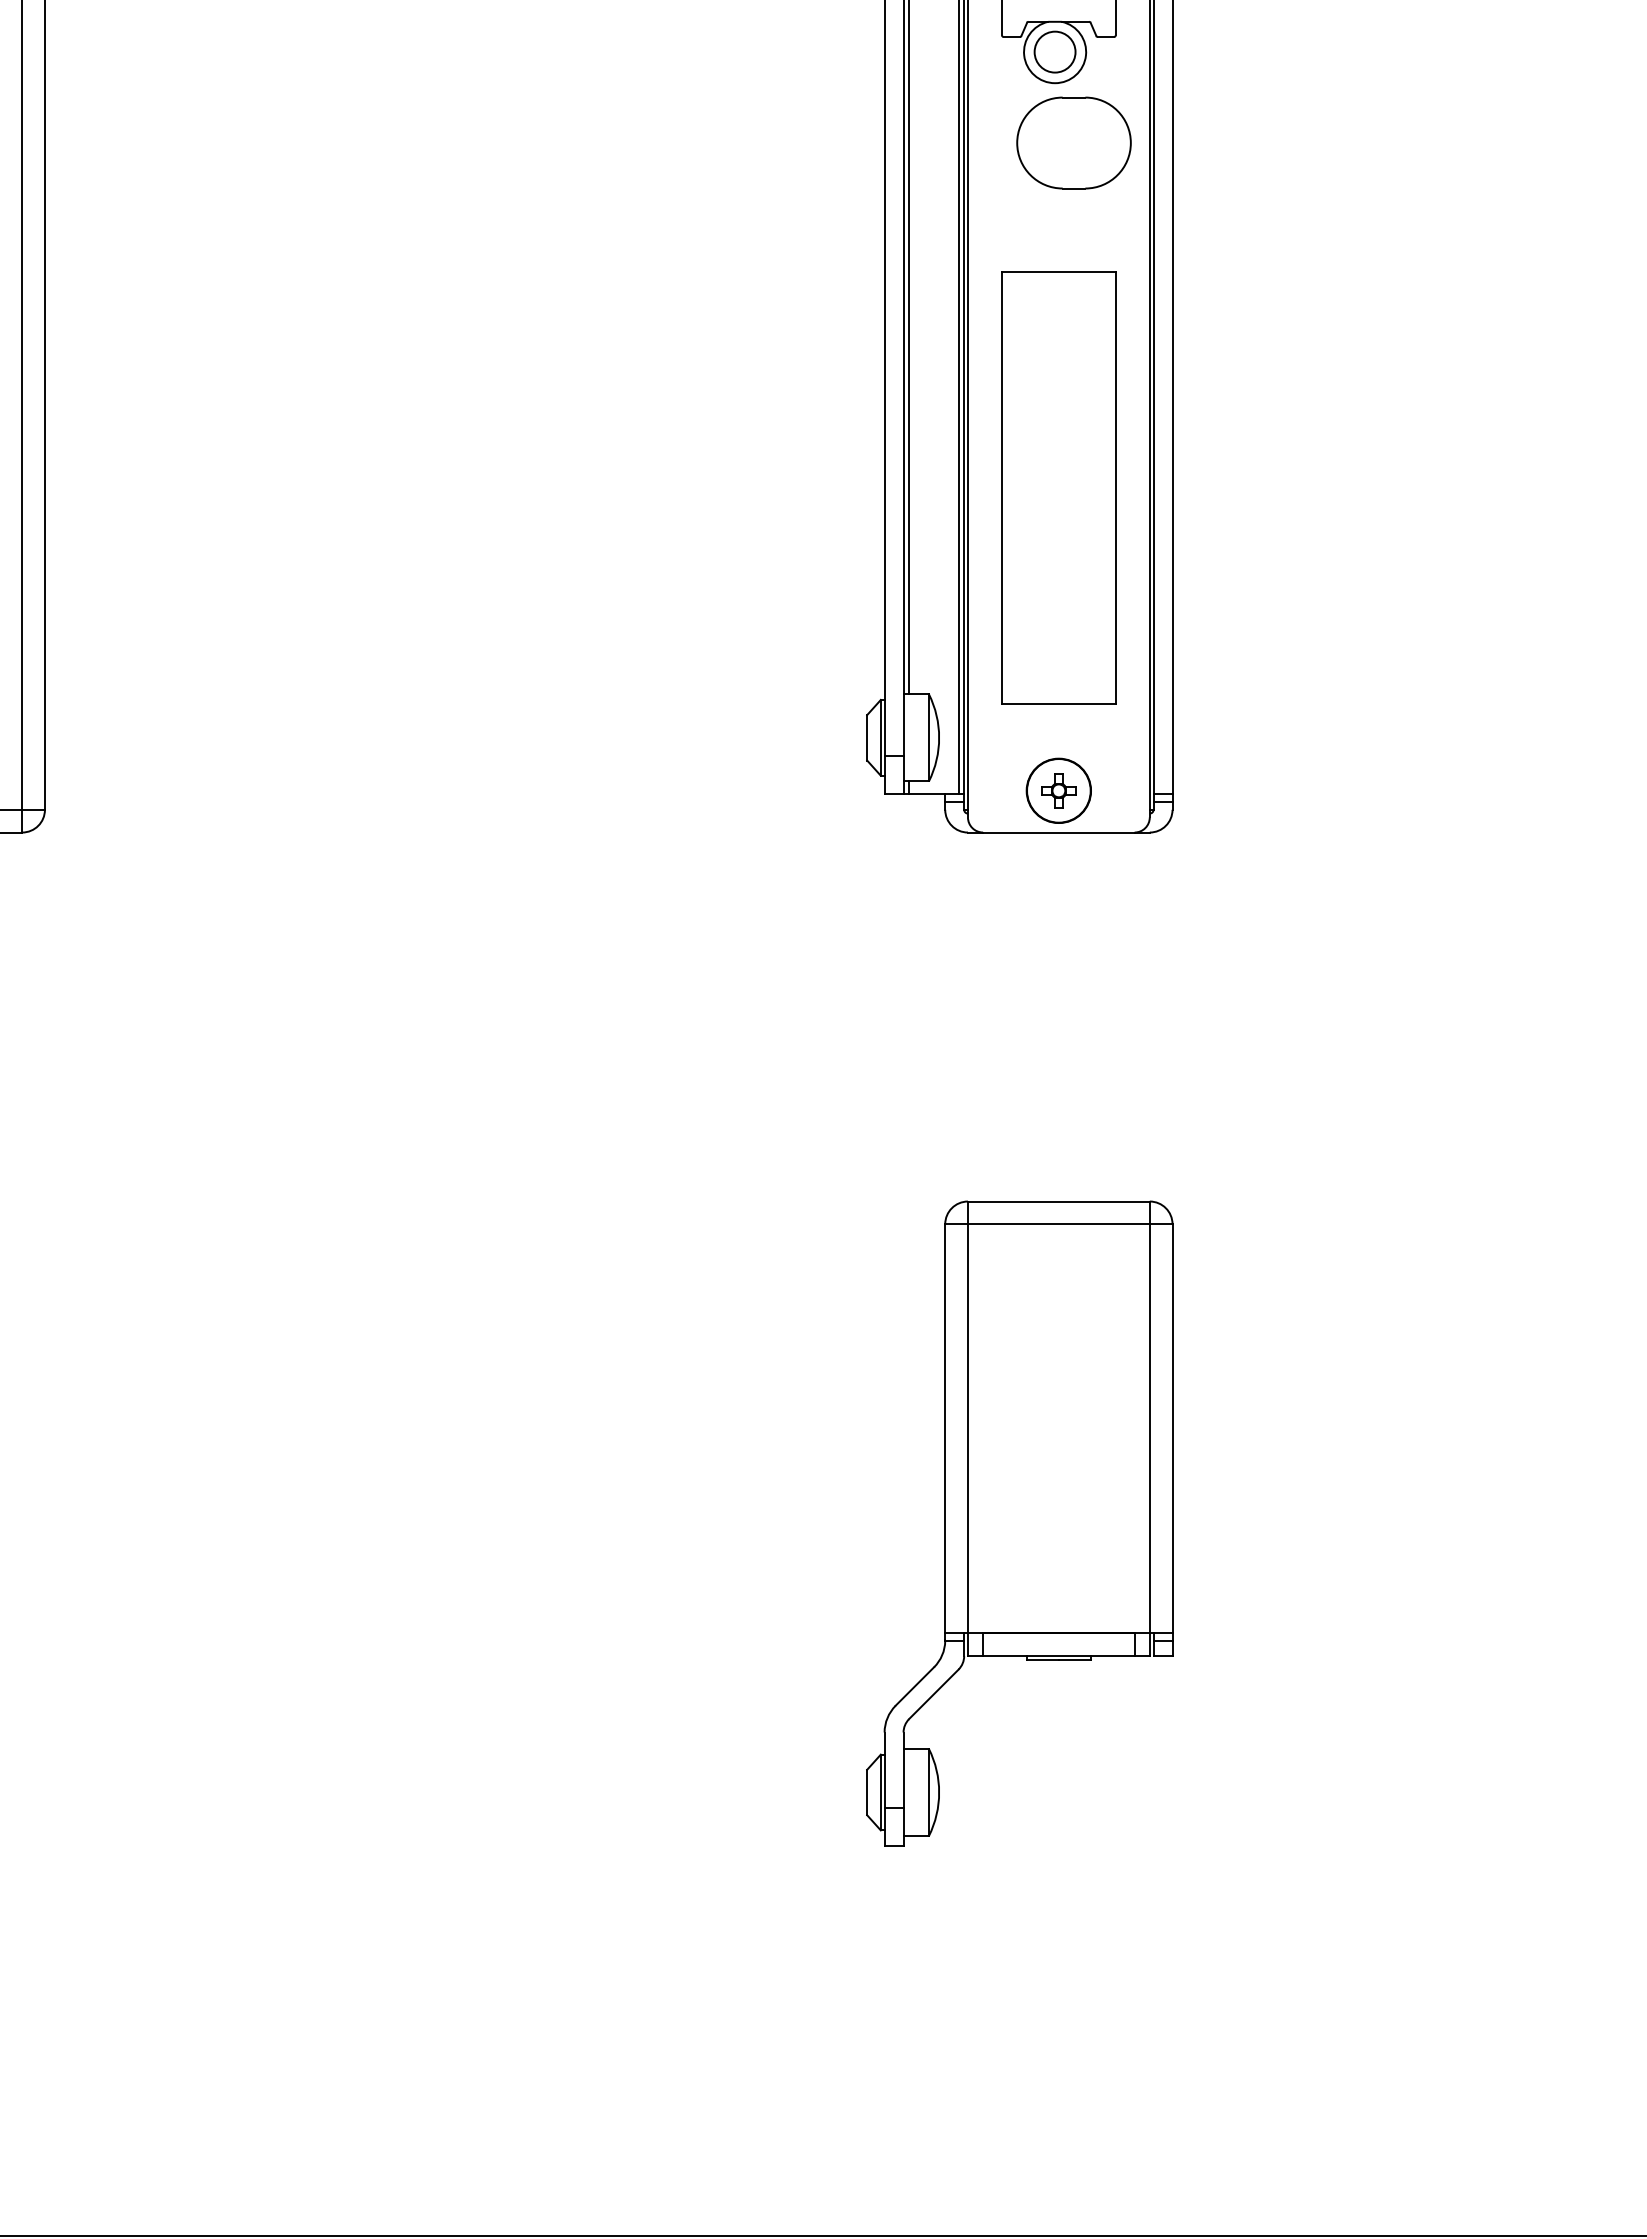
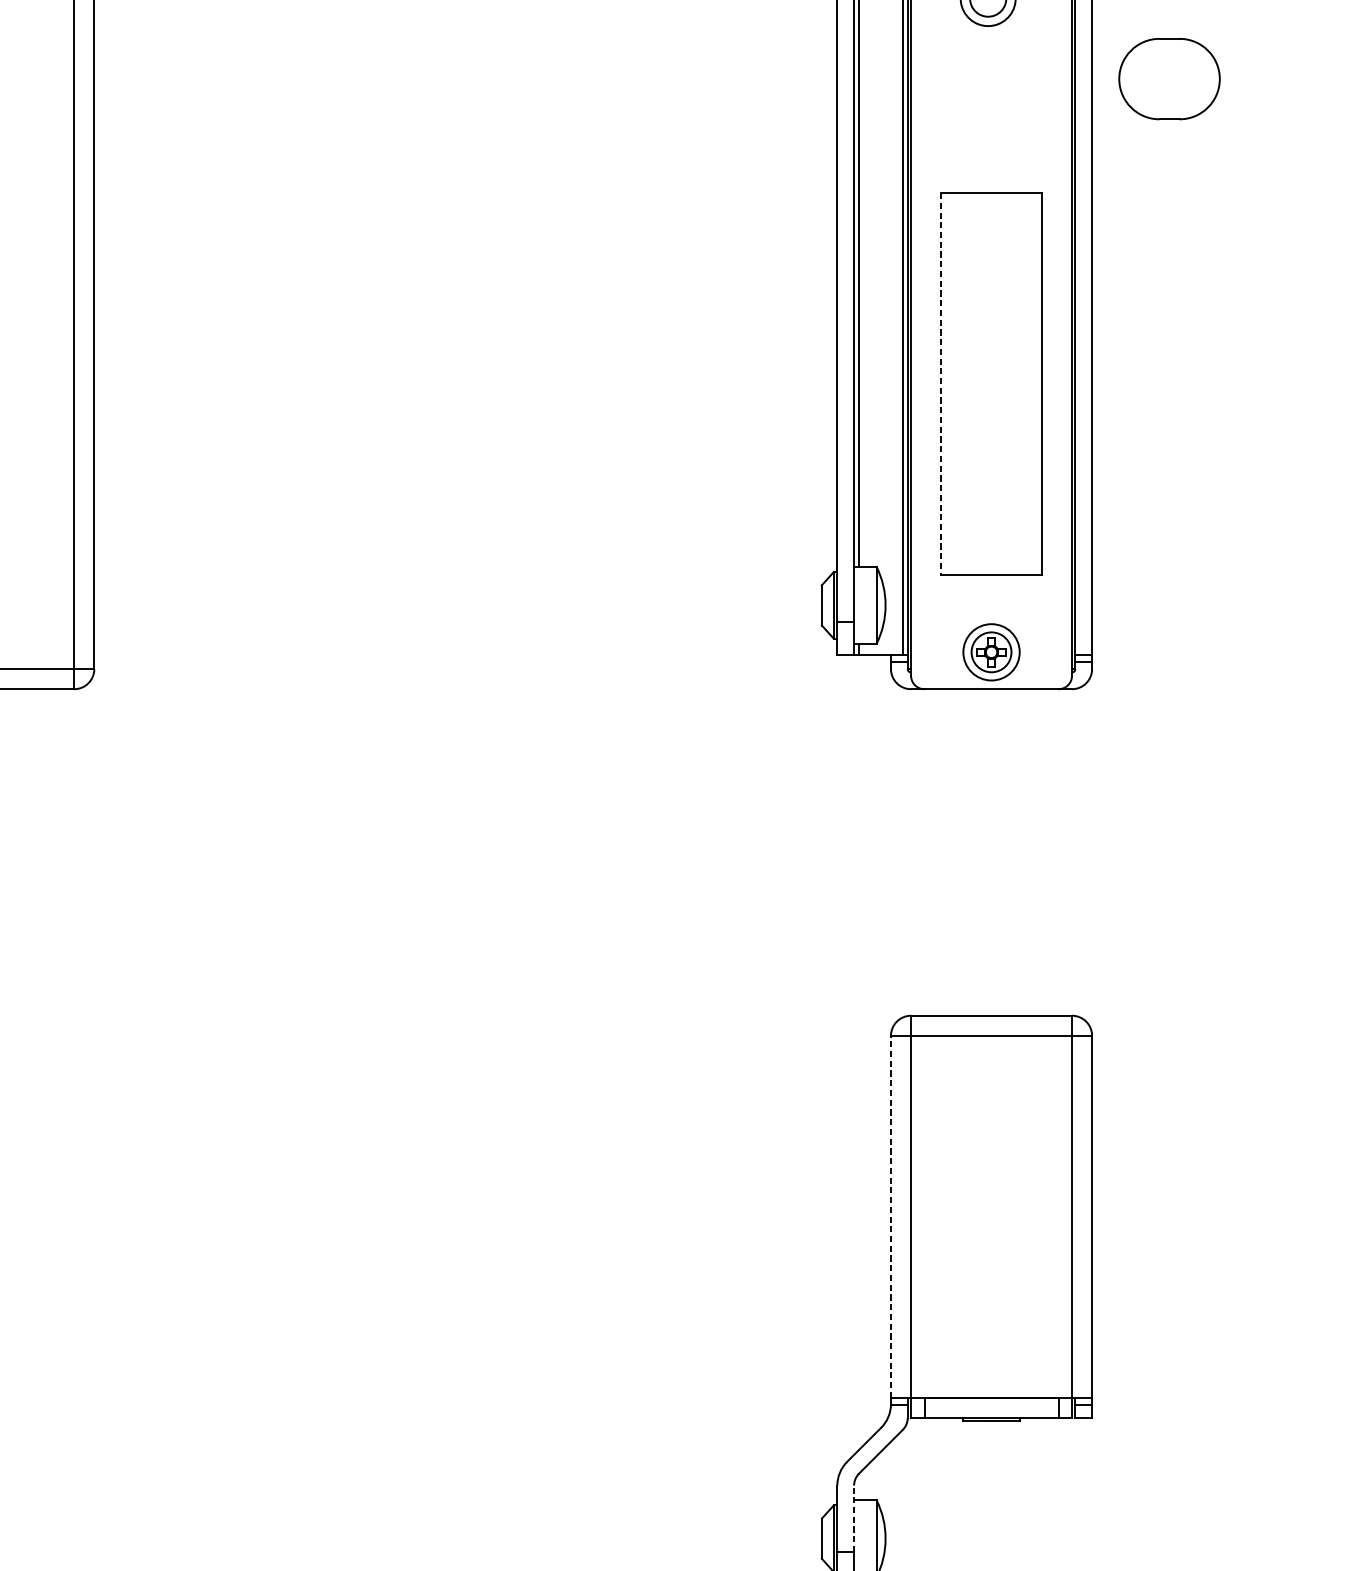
part: (1073, 142) -> (1169, 78), moved
line: (1002, 487) -> (941, 383), solid -> dashed
circle: (1058, 790) -> (991, 652), size x0.7
line: (945, 1428) -> (891, 1216), solid -> dashed
line: (903, 1770) -> (854, 1519), solid -> dashed

